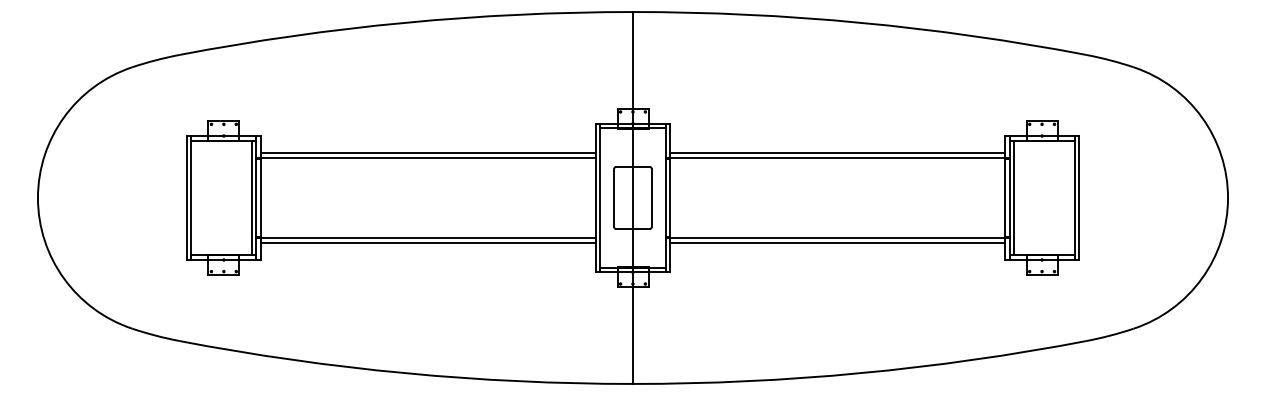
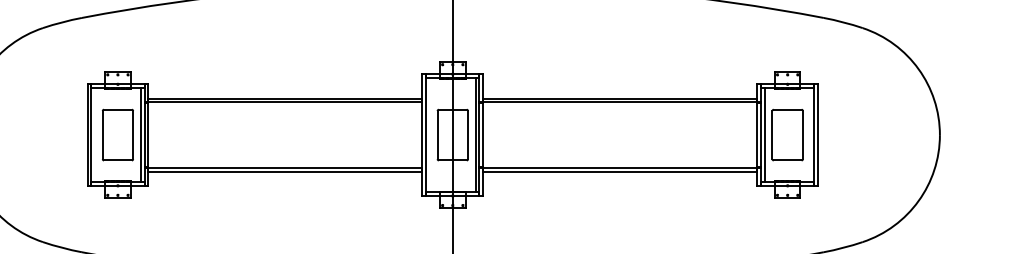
part: (223, 197) -> (117, 134), added
line: (660, 197) -> (475, 134), added
part: (1041, 197) -> (787, 134), added

